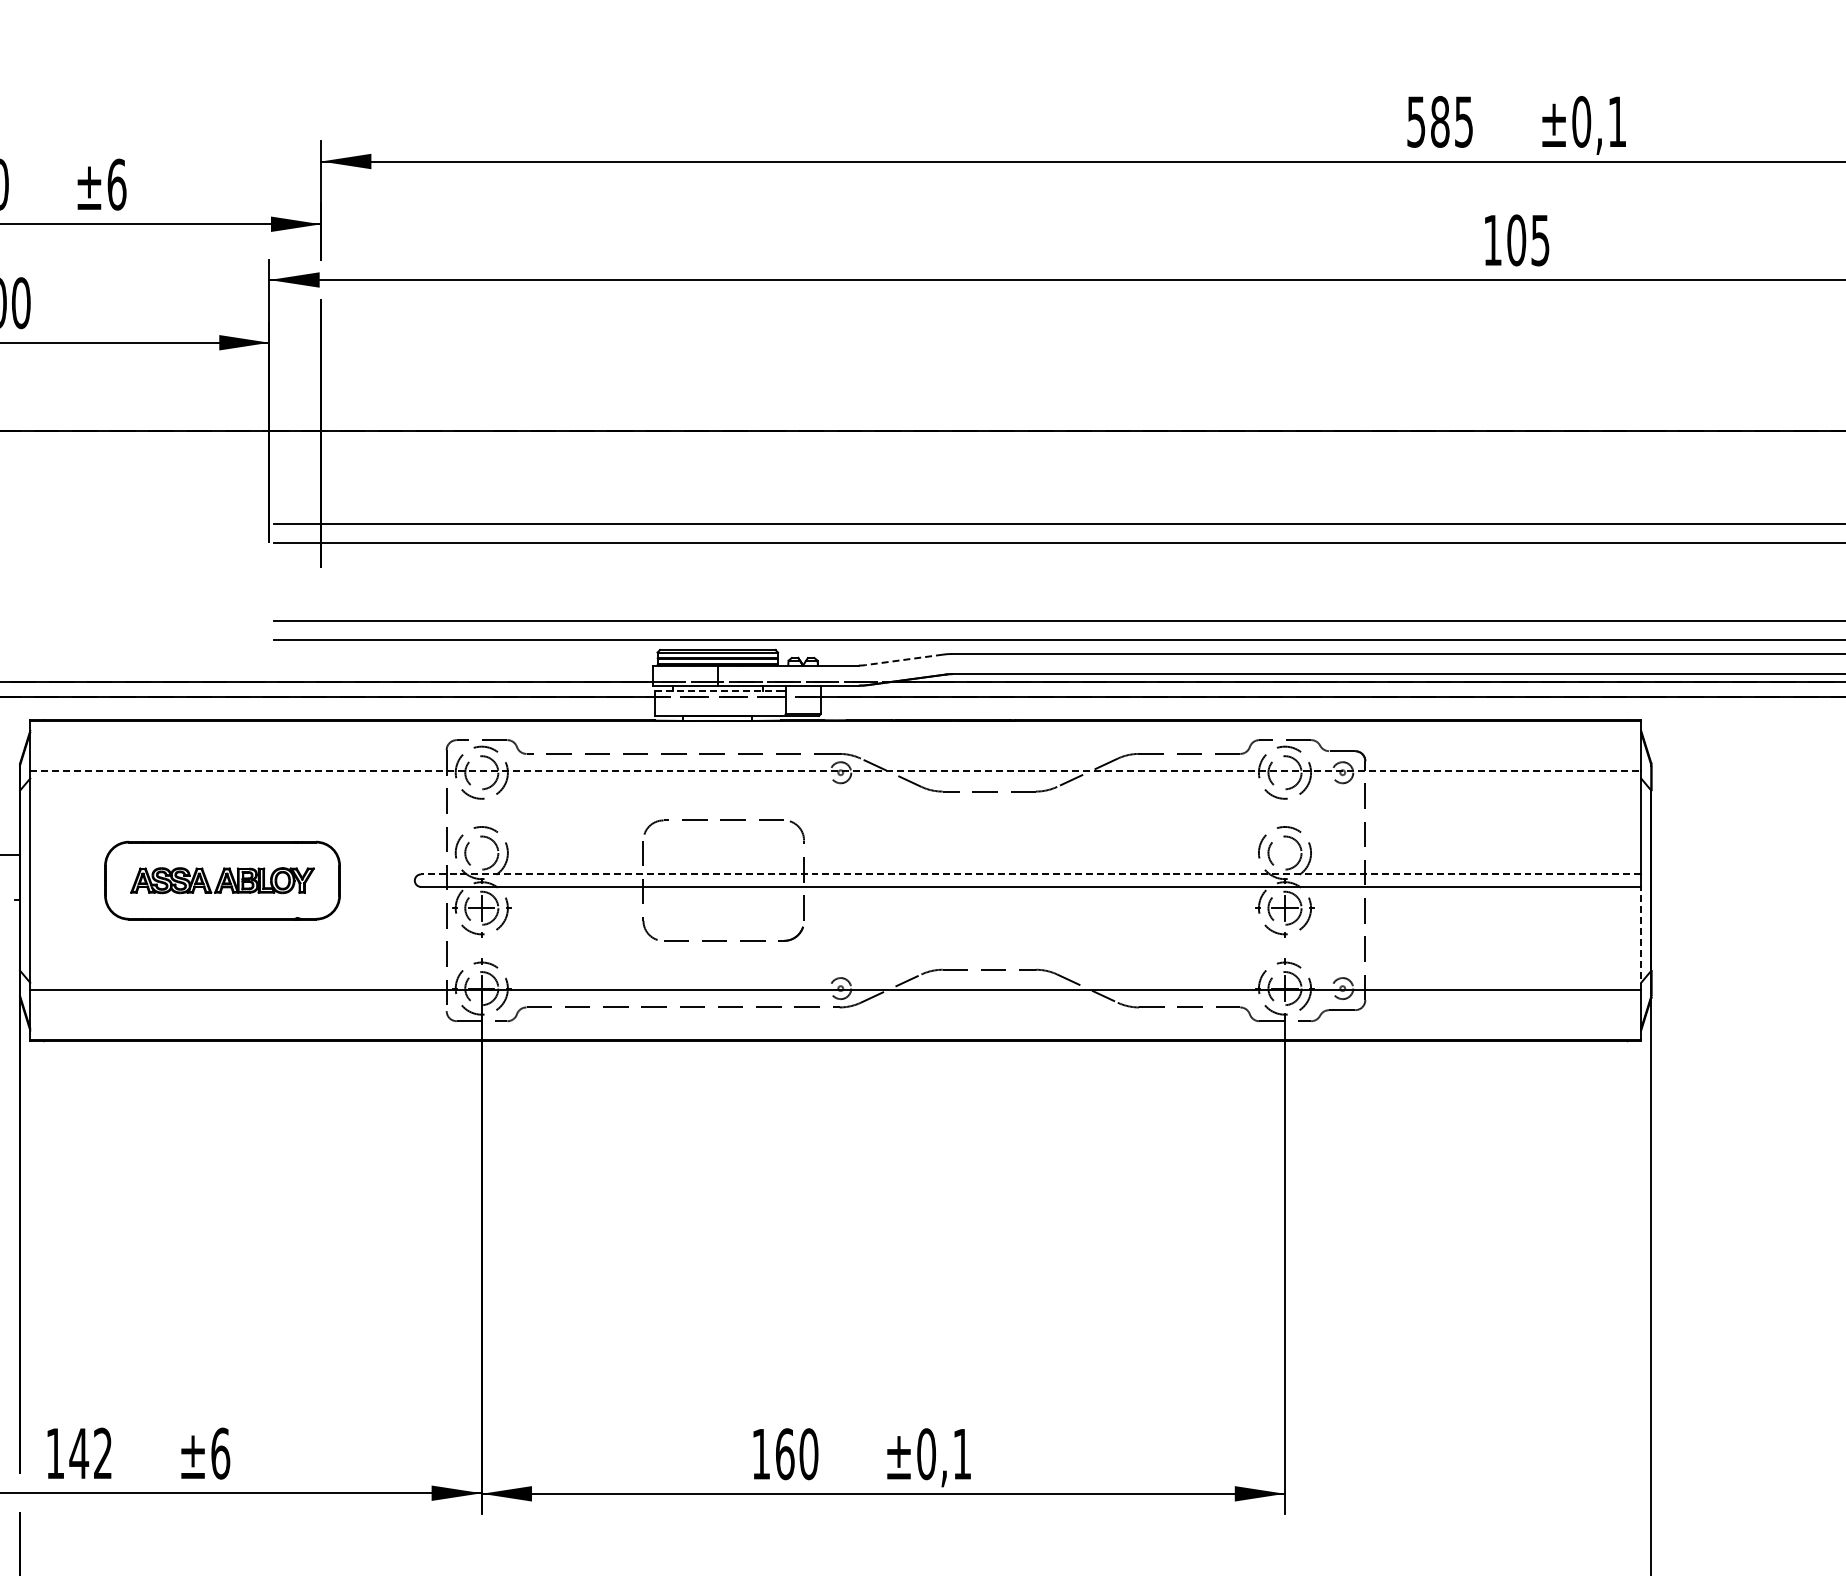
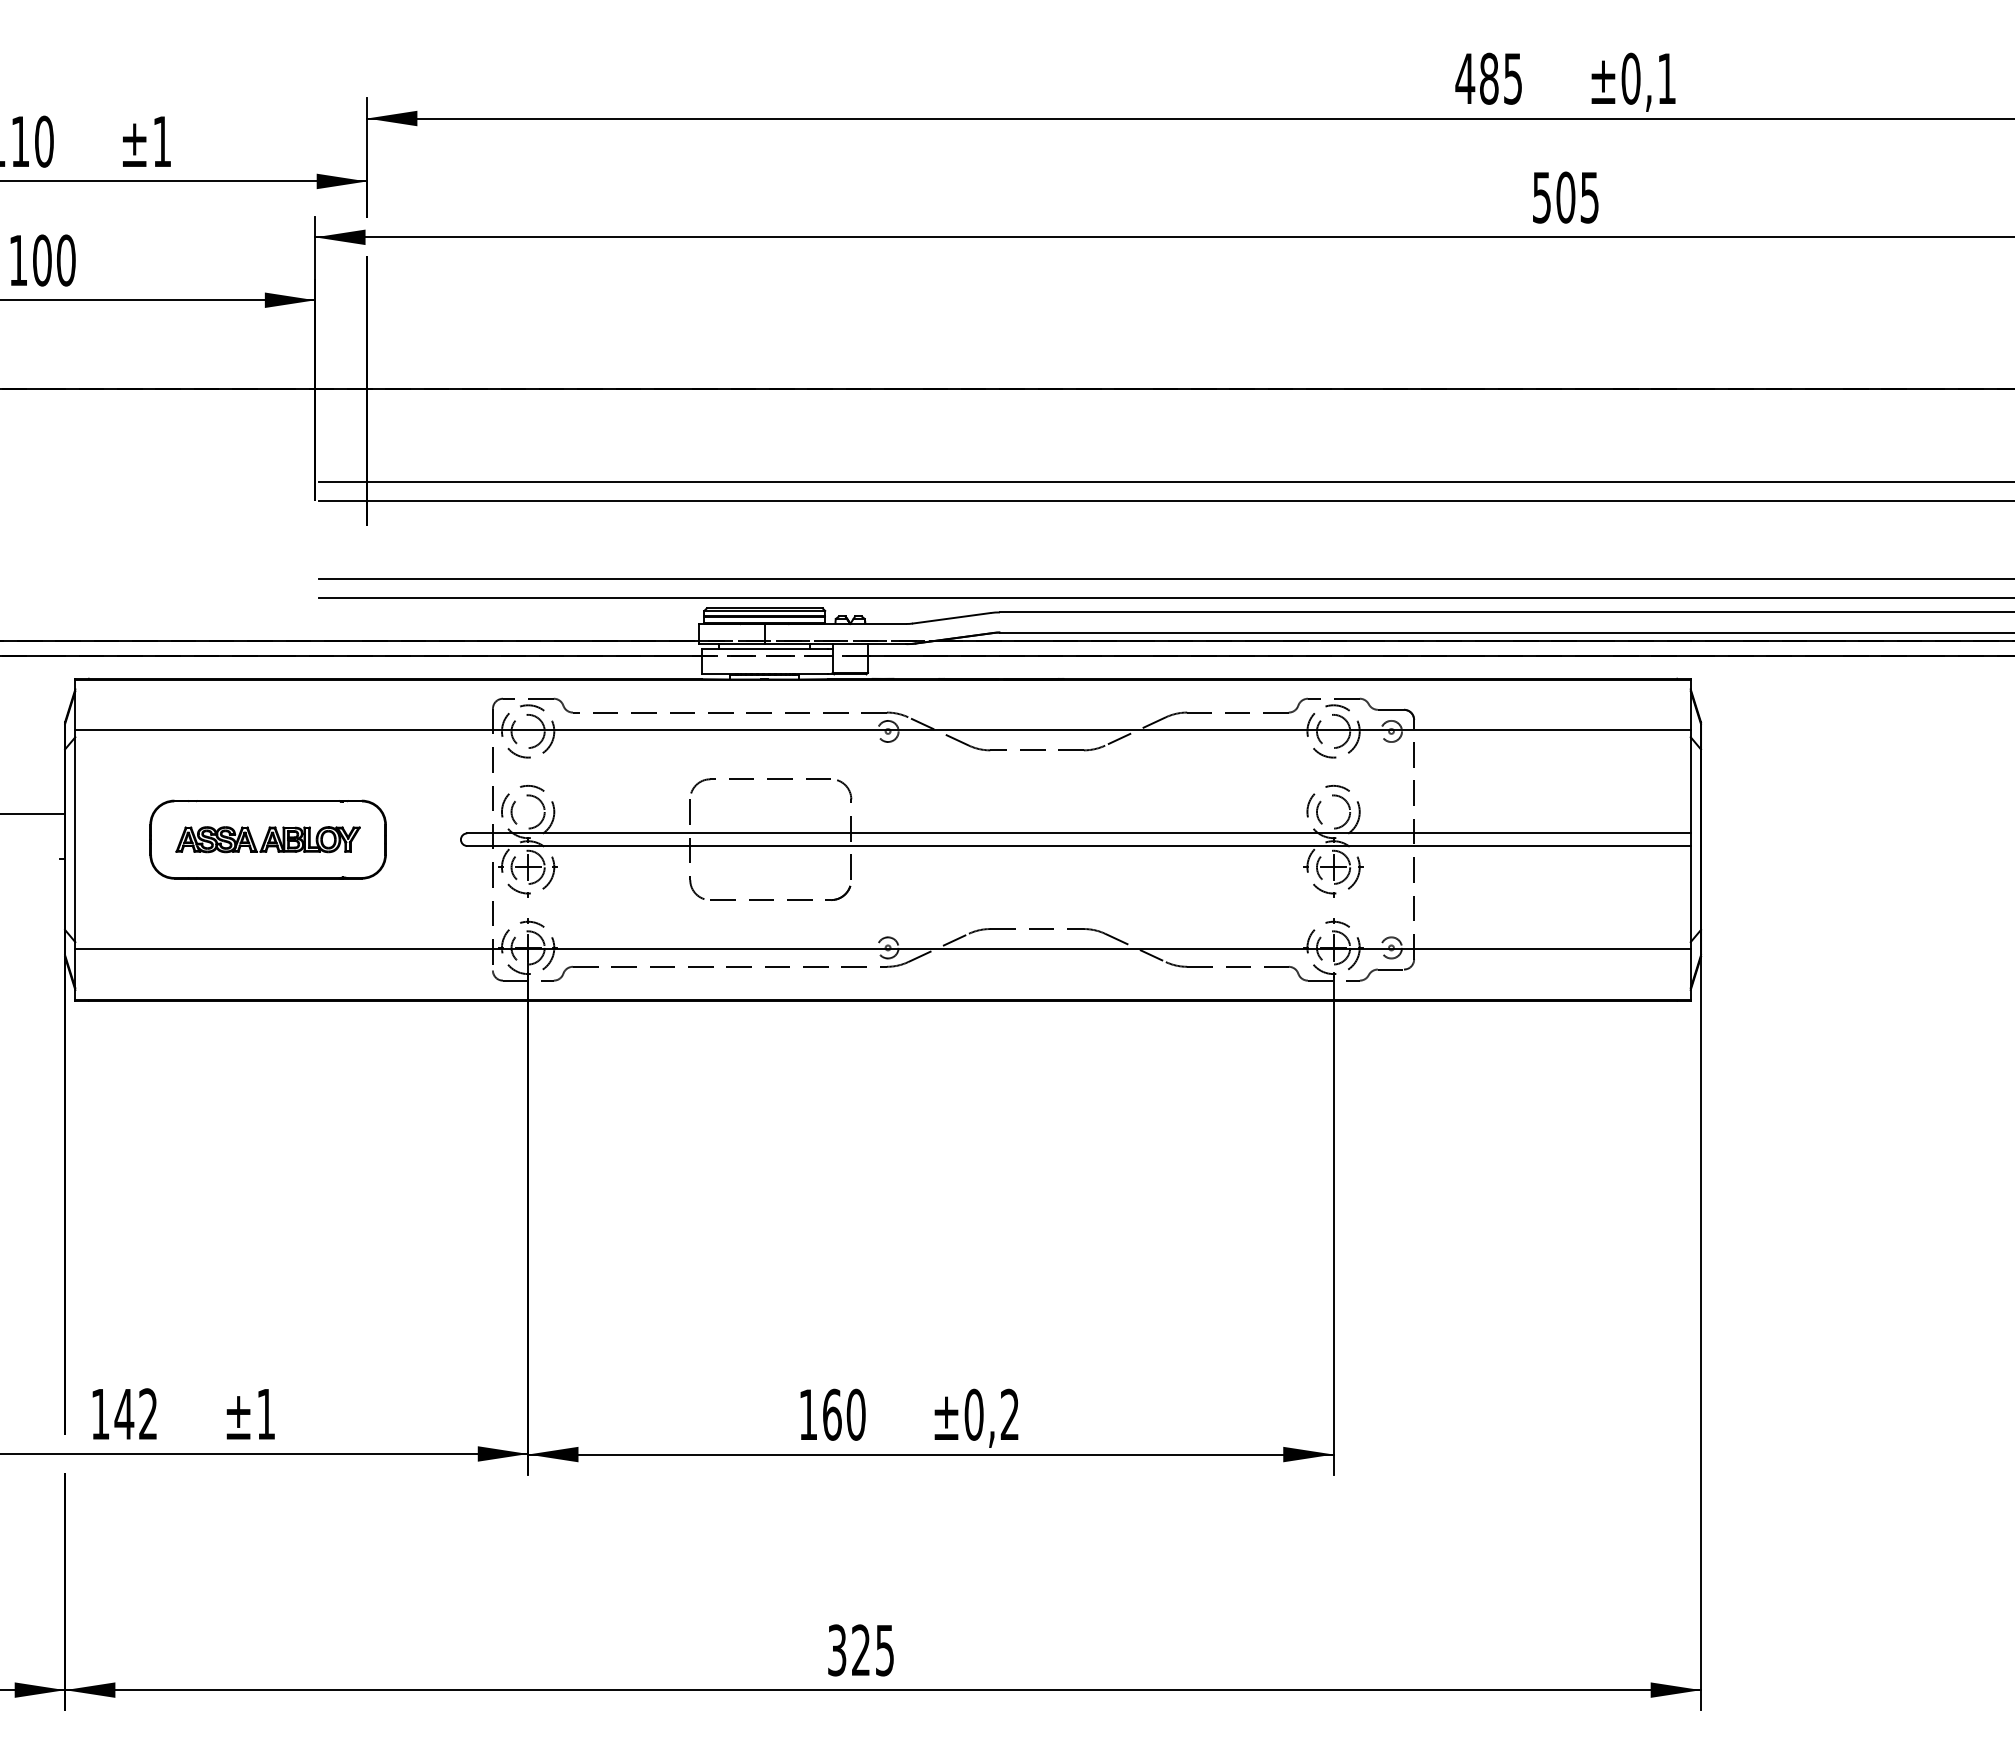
text: (1416, 121) -> (1465, 78), 585 -> 485
text: (117, 184) -> (162, 141), ±6 -> ±1
text: (1492, 240) -> (1541, 197), 105 -> 505
line: (903, 660) -> (951, 618), dashed -> solid
line: (717, 691) -> (764, 649), dashed -> solid
line: (836, 770) -> (883, 729), dashed -> solid
line: (1030, 874) -> (1078, 833), dashed -> solid
line: (1640, 938) -> (1690, 897), dashed -> solid
text: (961, 1452) -> (1009, 1413), ±0,1 -> ±0,2
text: (220, 1453) -> (266, 1414), ±6 -> ±1

